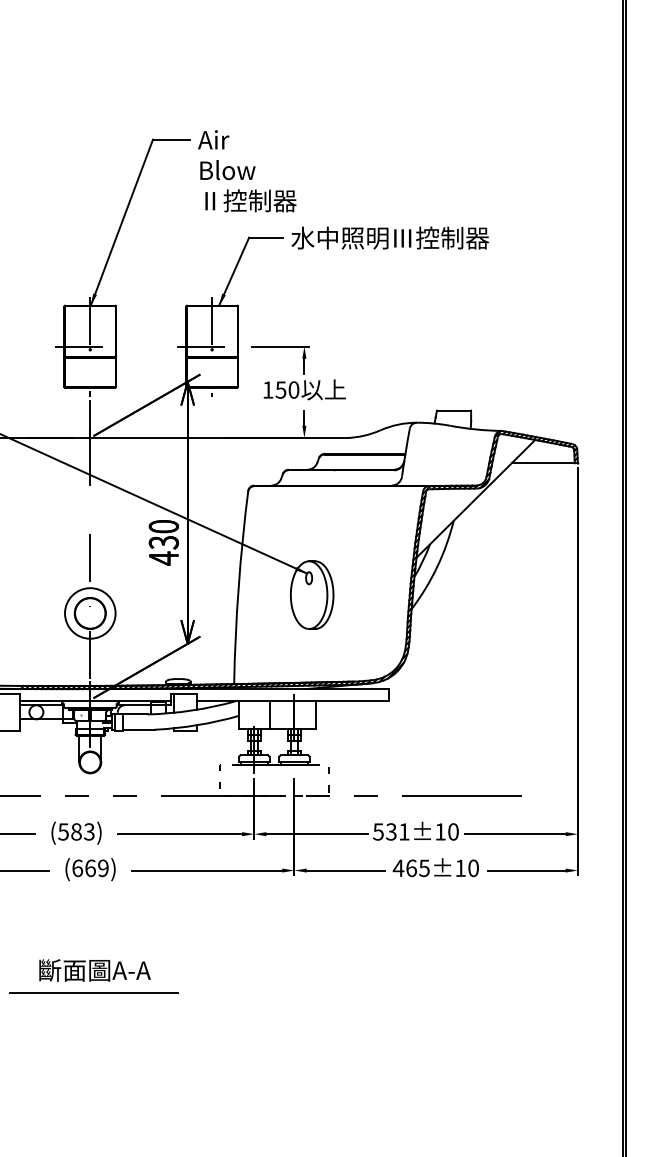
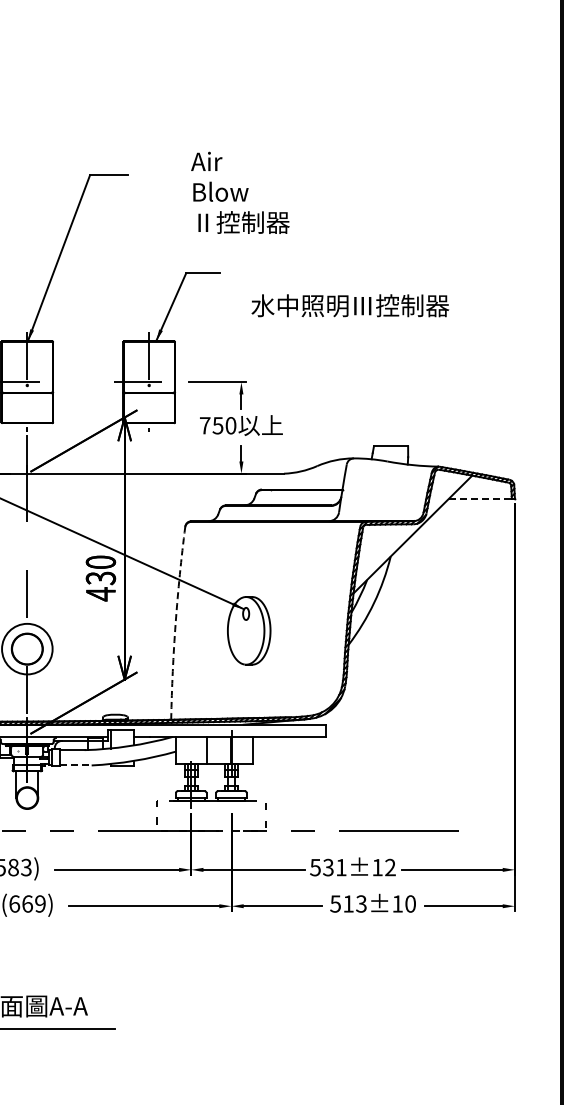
text: (247, 171) -> (240, 193), moved
text: (390, 237) -> (350, 305), moved
text: (267, 389) -> (204, 425), 150 -> 750
line: (543, 463) -> (480, 499), solid -> dashed
arc: (238, 587) -> (175, 623), solid -> dashed
line: (139, 729) -> (76, 765), solid -> dashed
text: (453, 831) -> (390, 867), 531±10 -> 531±12
text: (410, 868) -> (347, 904), 465±10 -> 513±10

